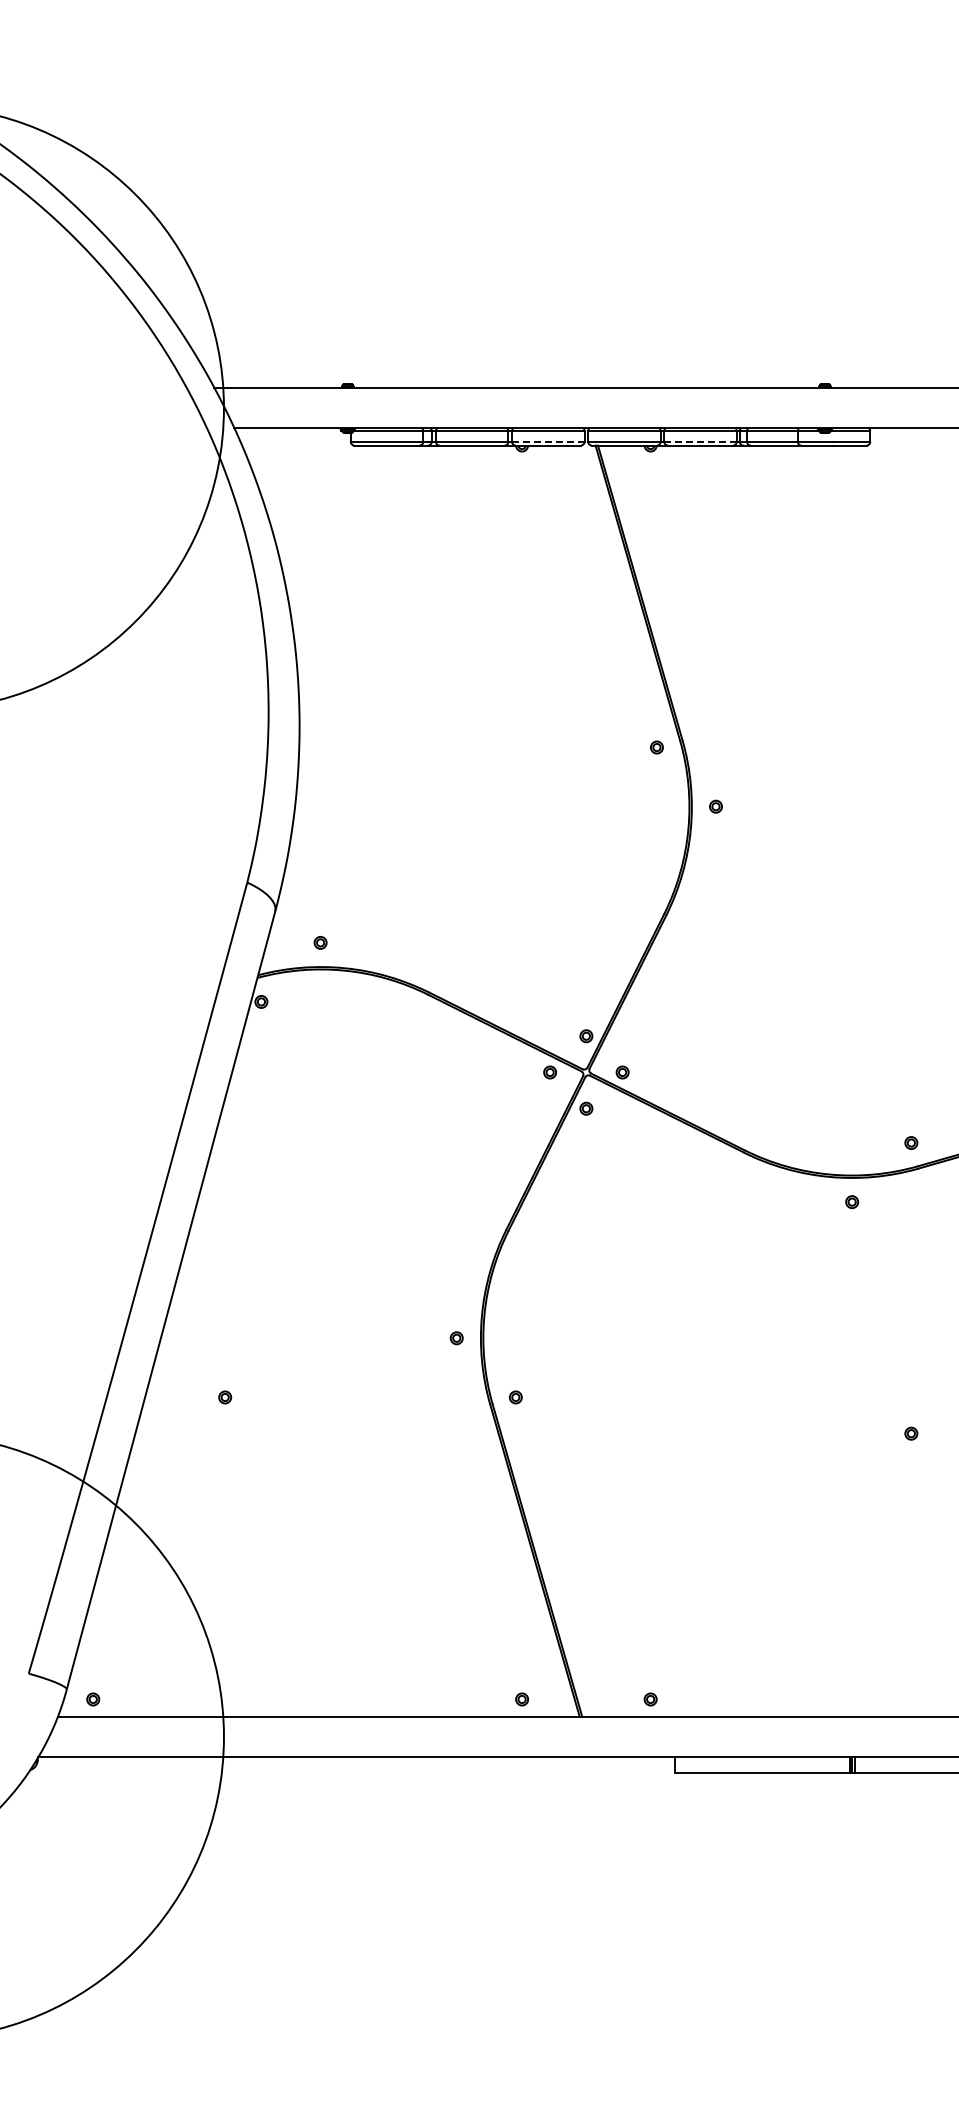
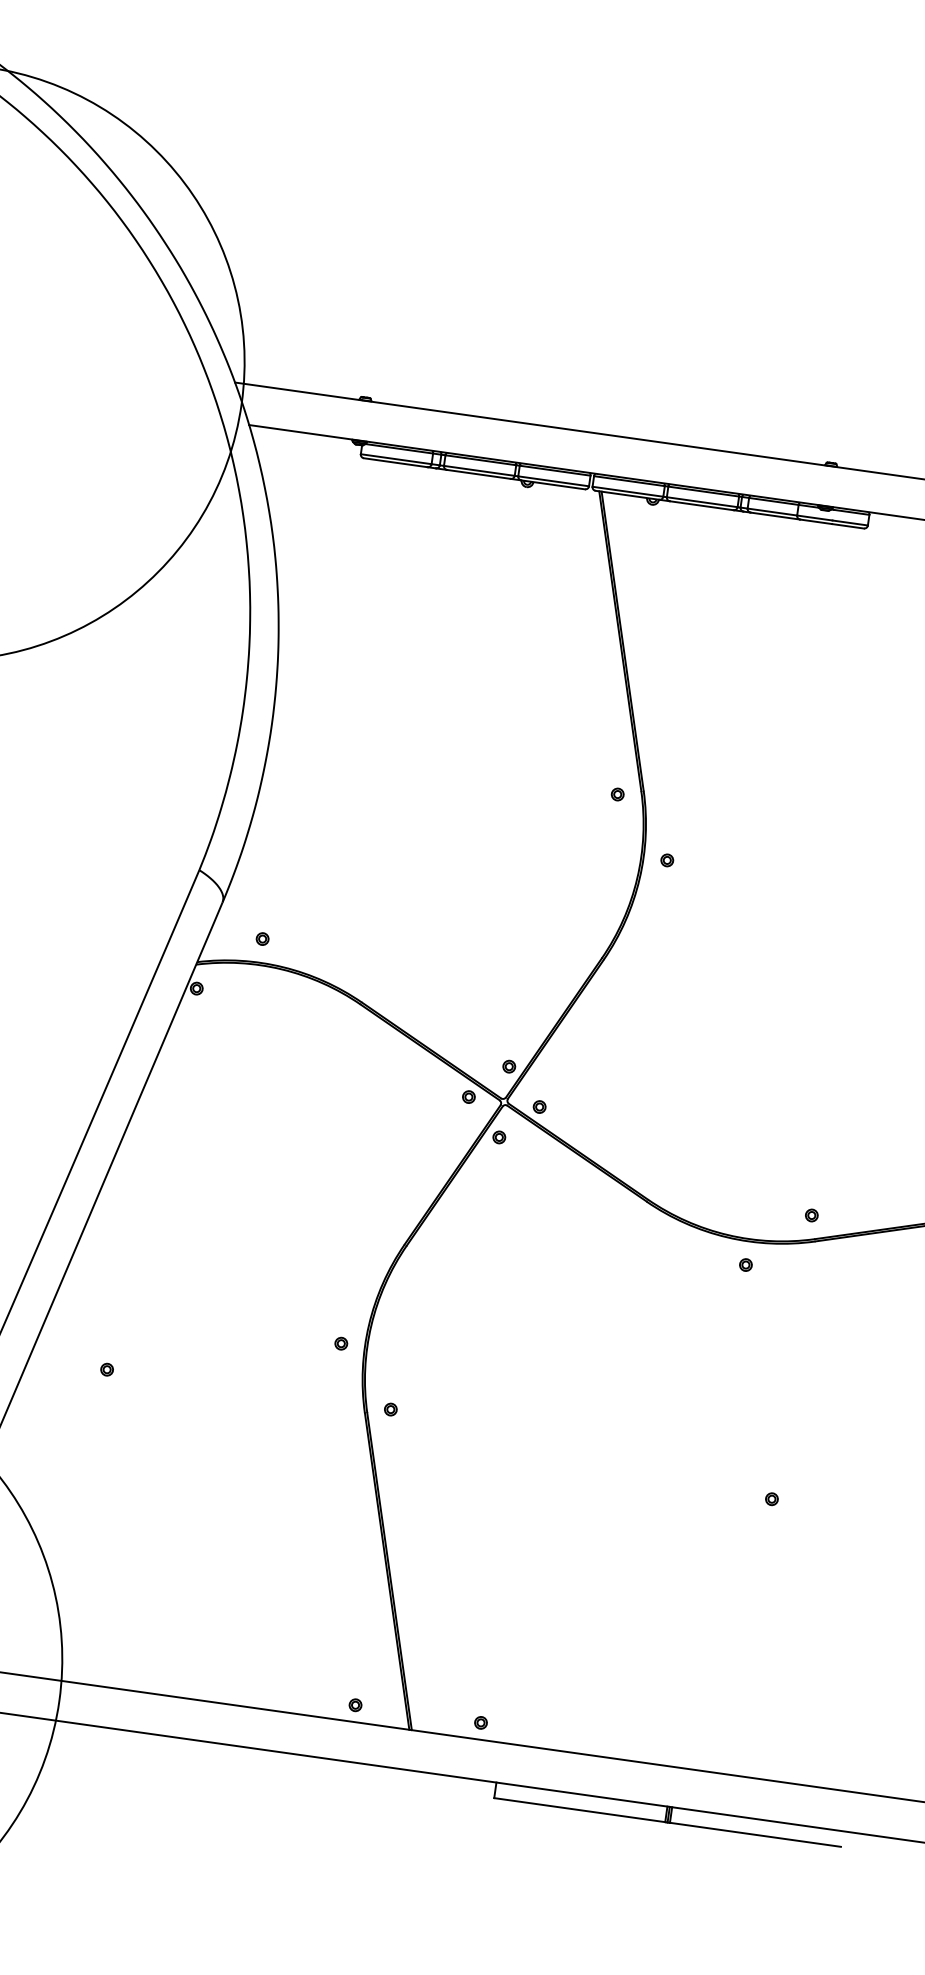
line: (548, 441) -> (553, 480), dashed -> solid
line: (701, 441) -> (703, 501), dashed -> solid

